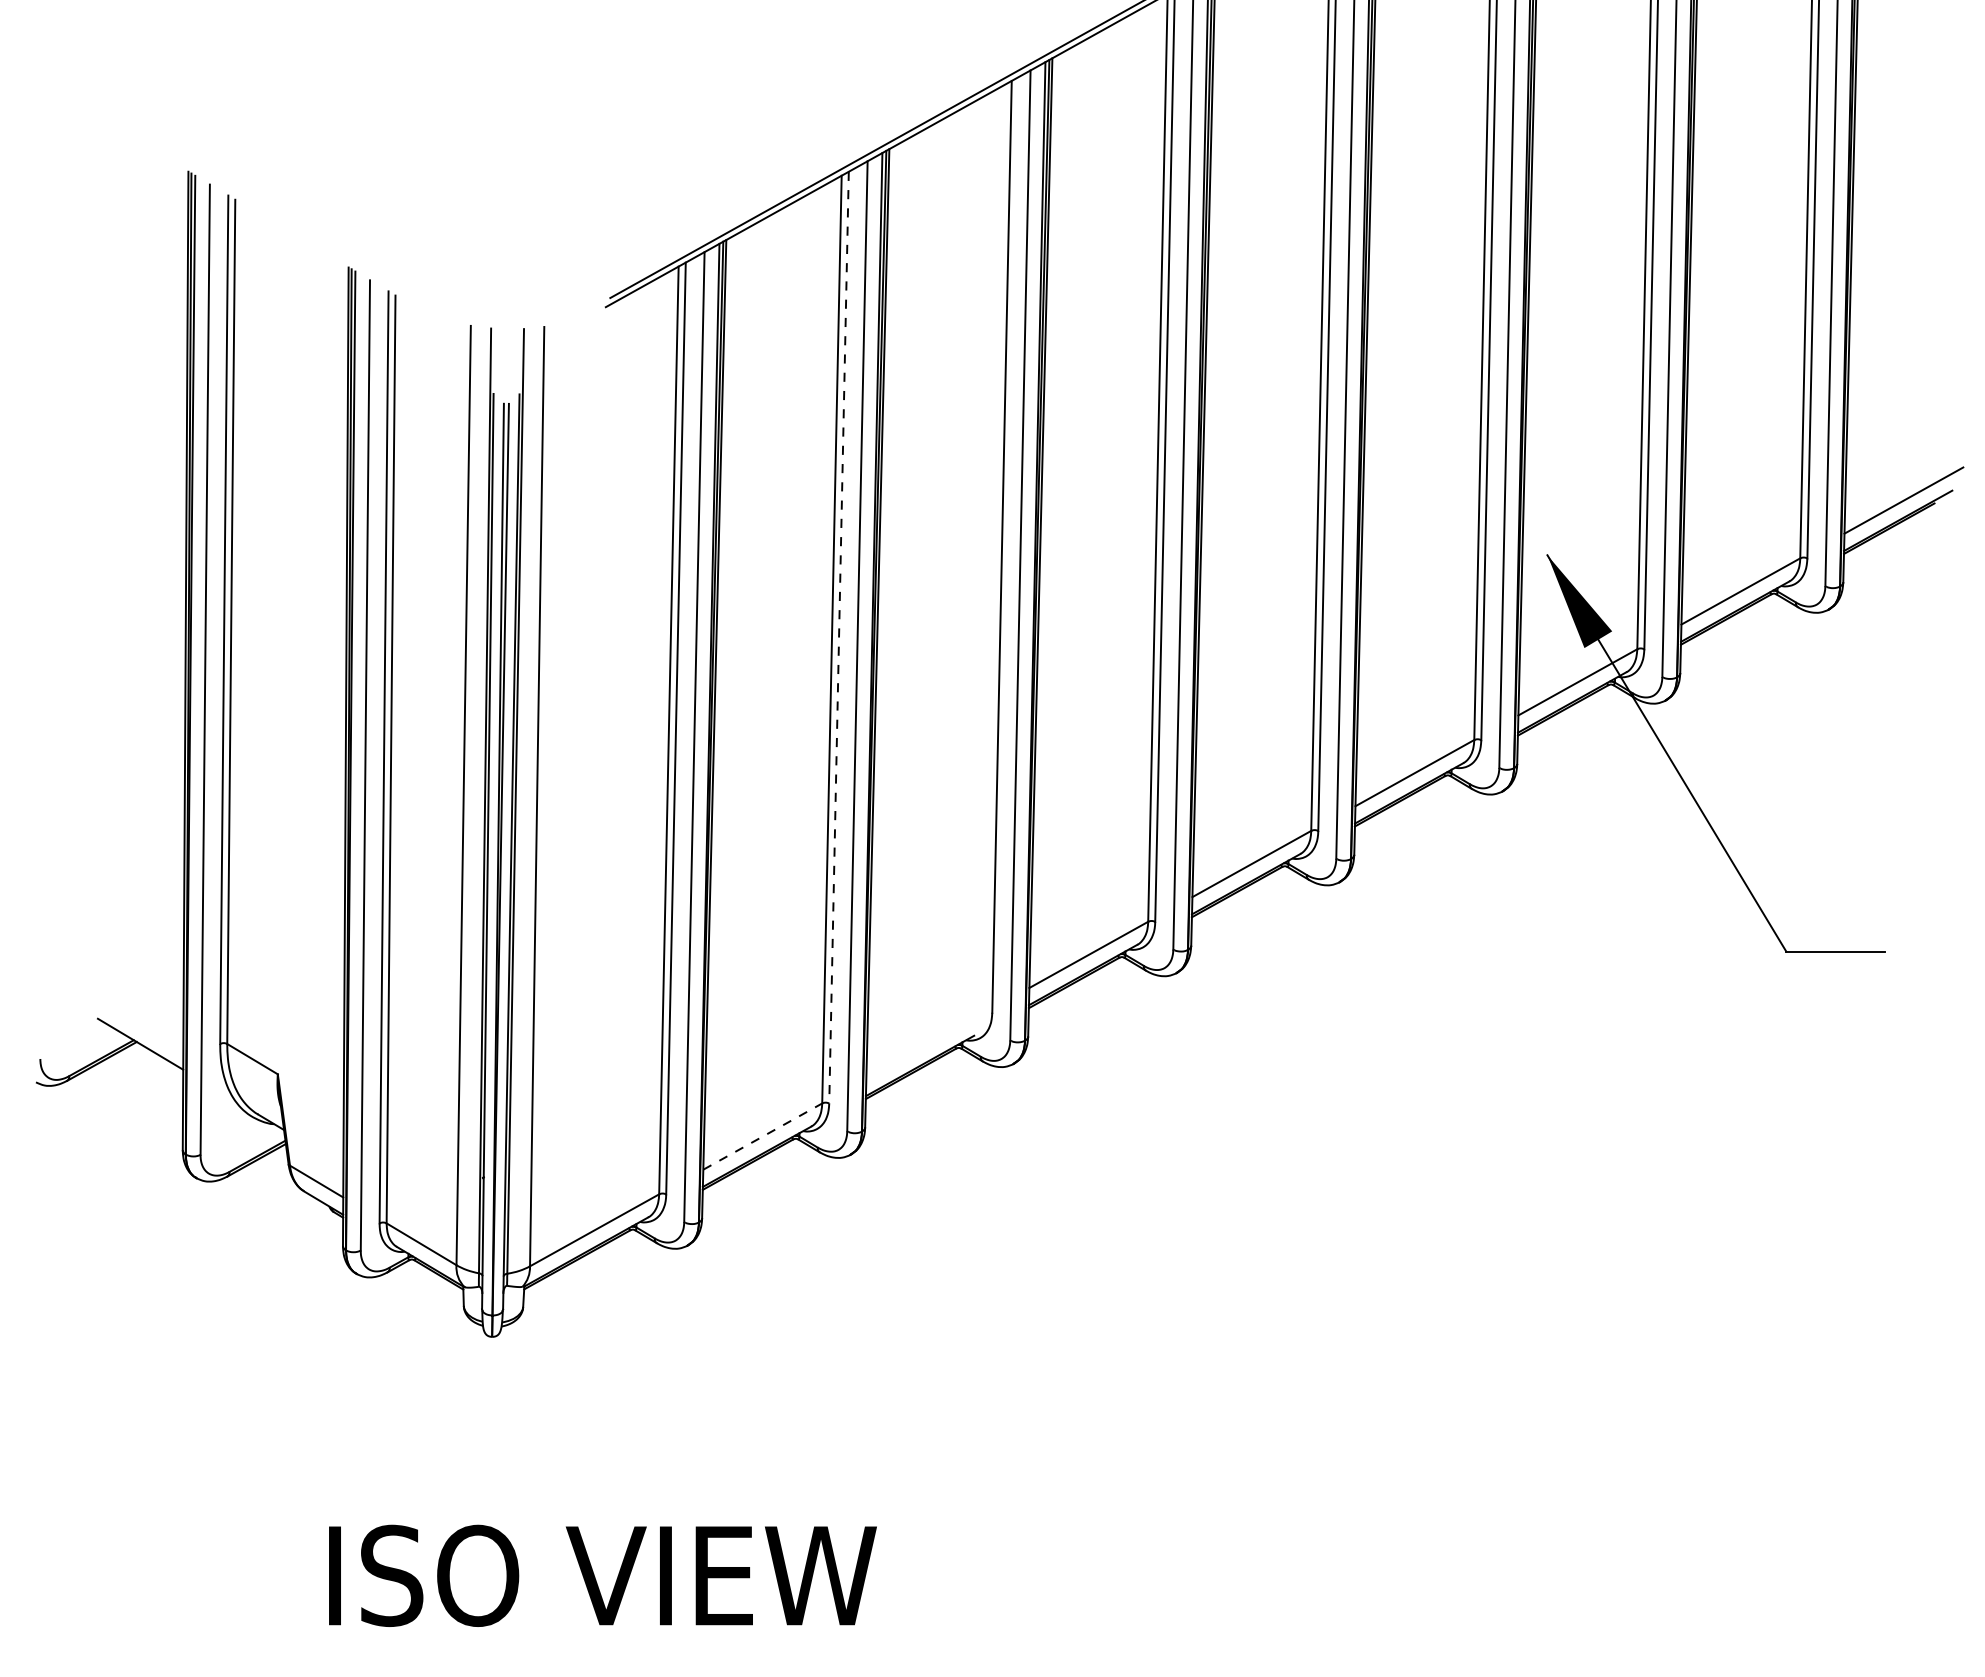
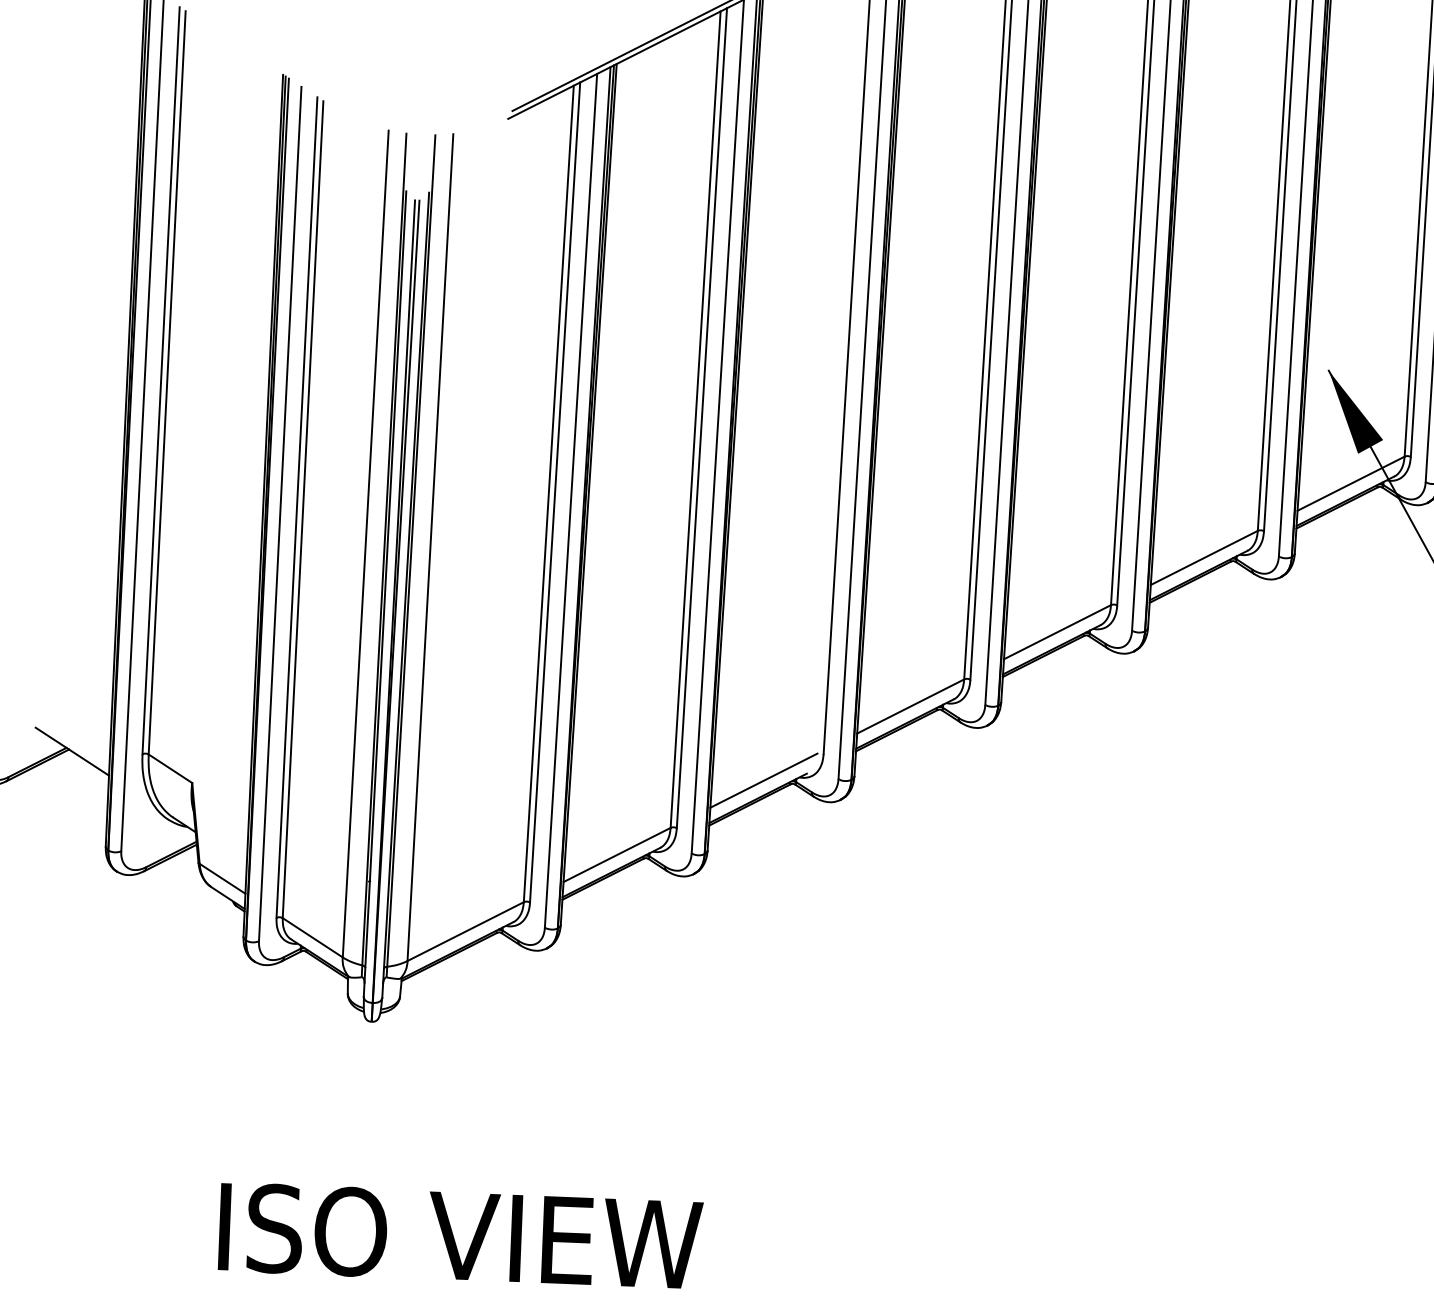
line: (839, 637) -> (702, 418), dashed -> solid
line: (925, 1045) -> (763, 780), added
line: (763, 1136) -> (617, 854), dashed -> solid

